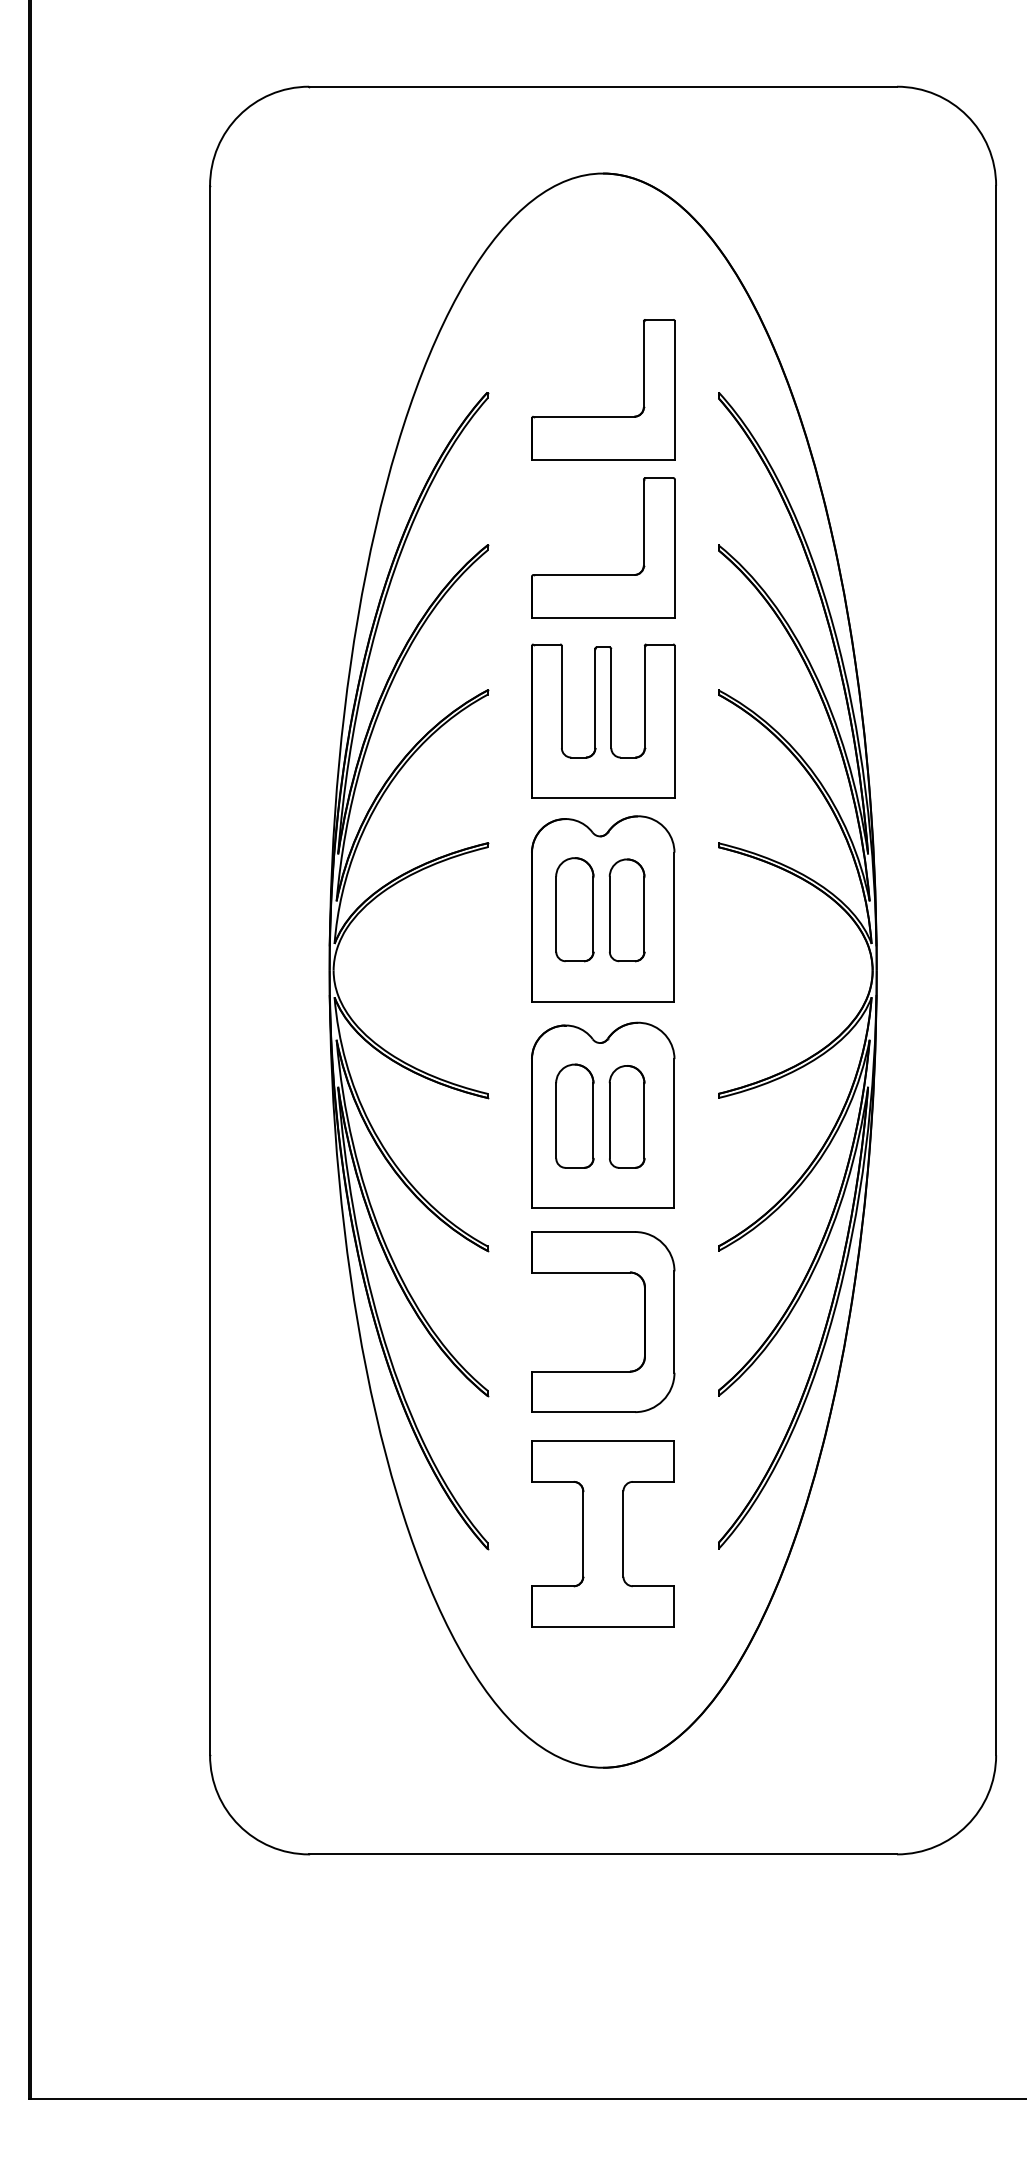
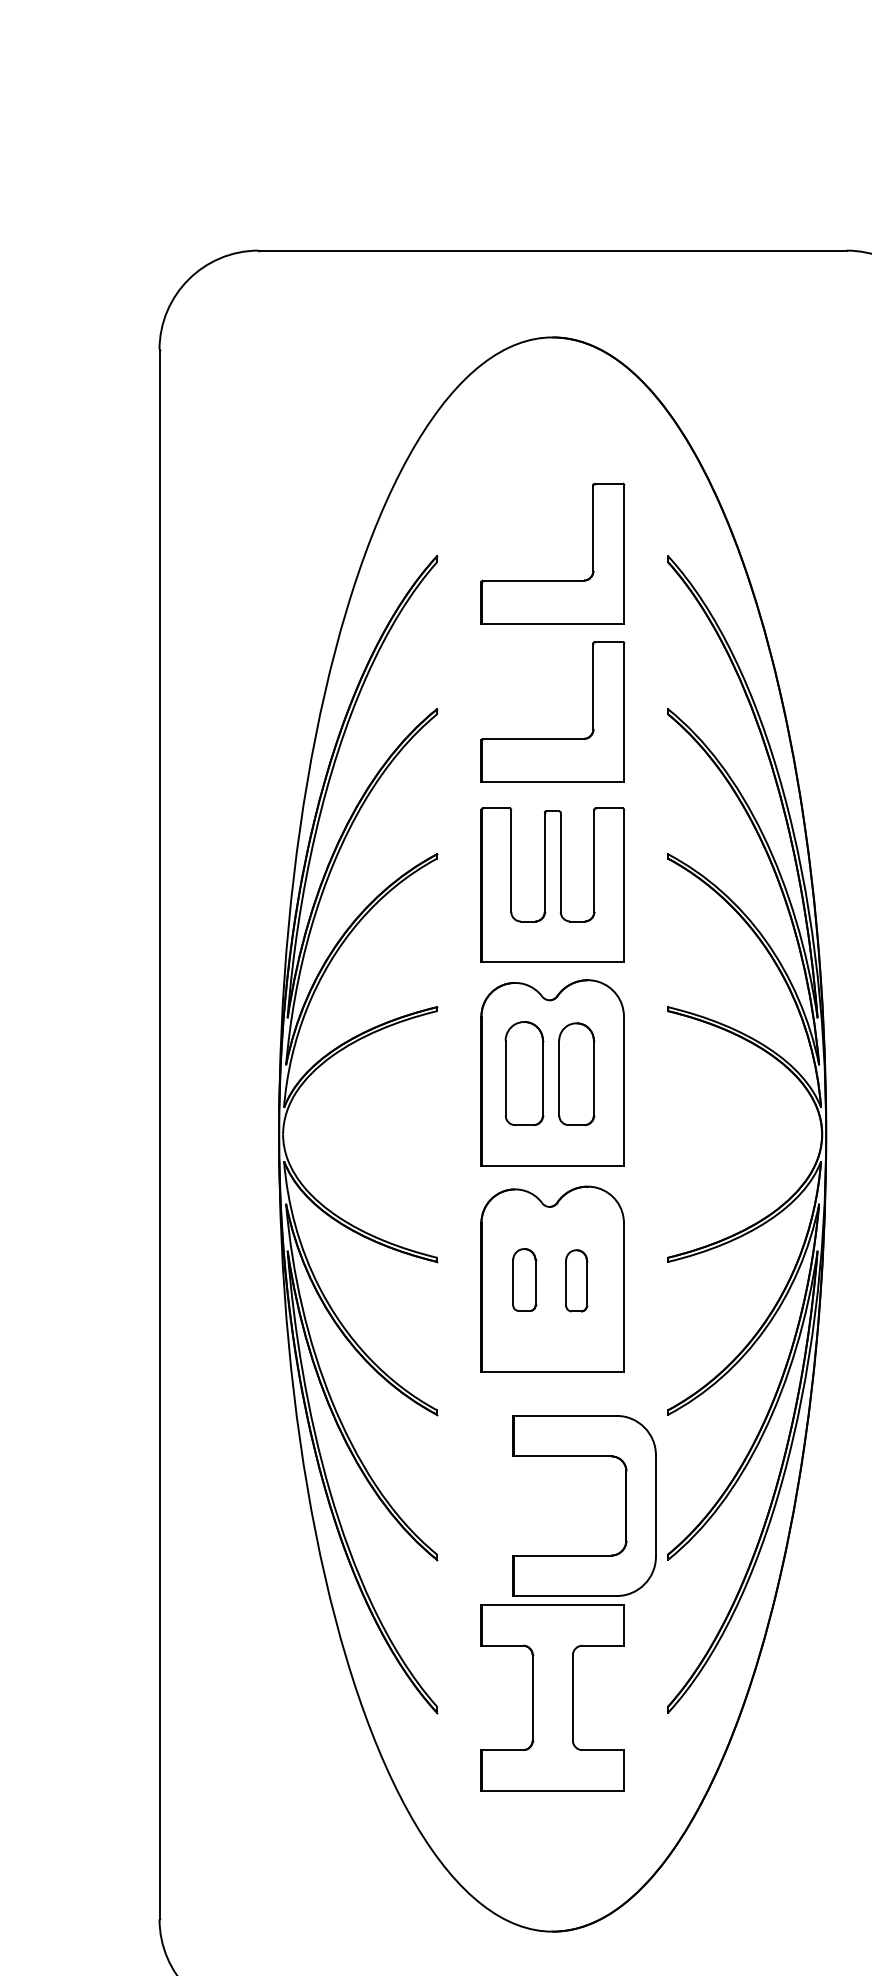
part: (574, 1115) -> (523, 1279), size x0.6
part: (626, 1116) -> (575, 1280), size x0.6
part: (644, 1321) -> (625, 1505), moved

